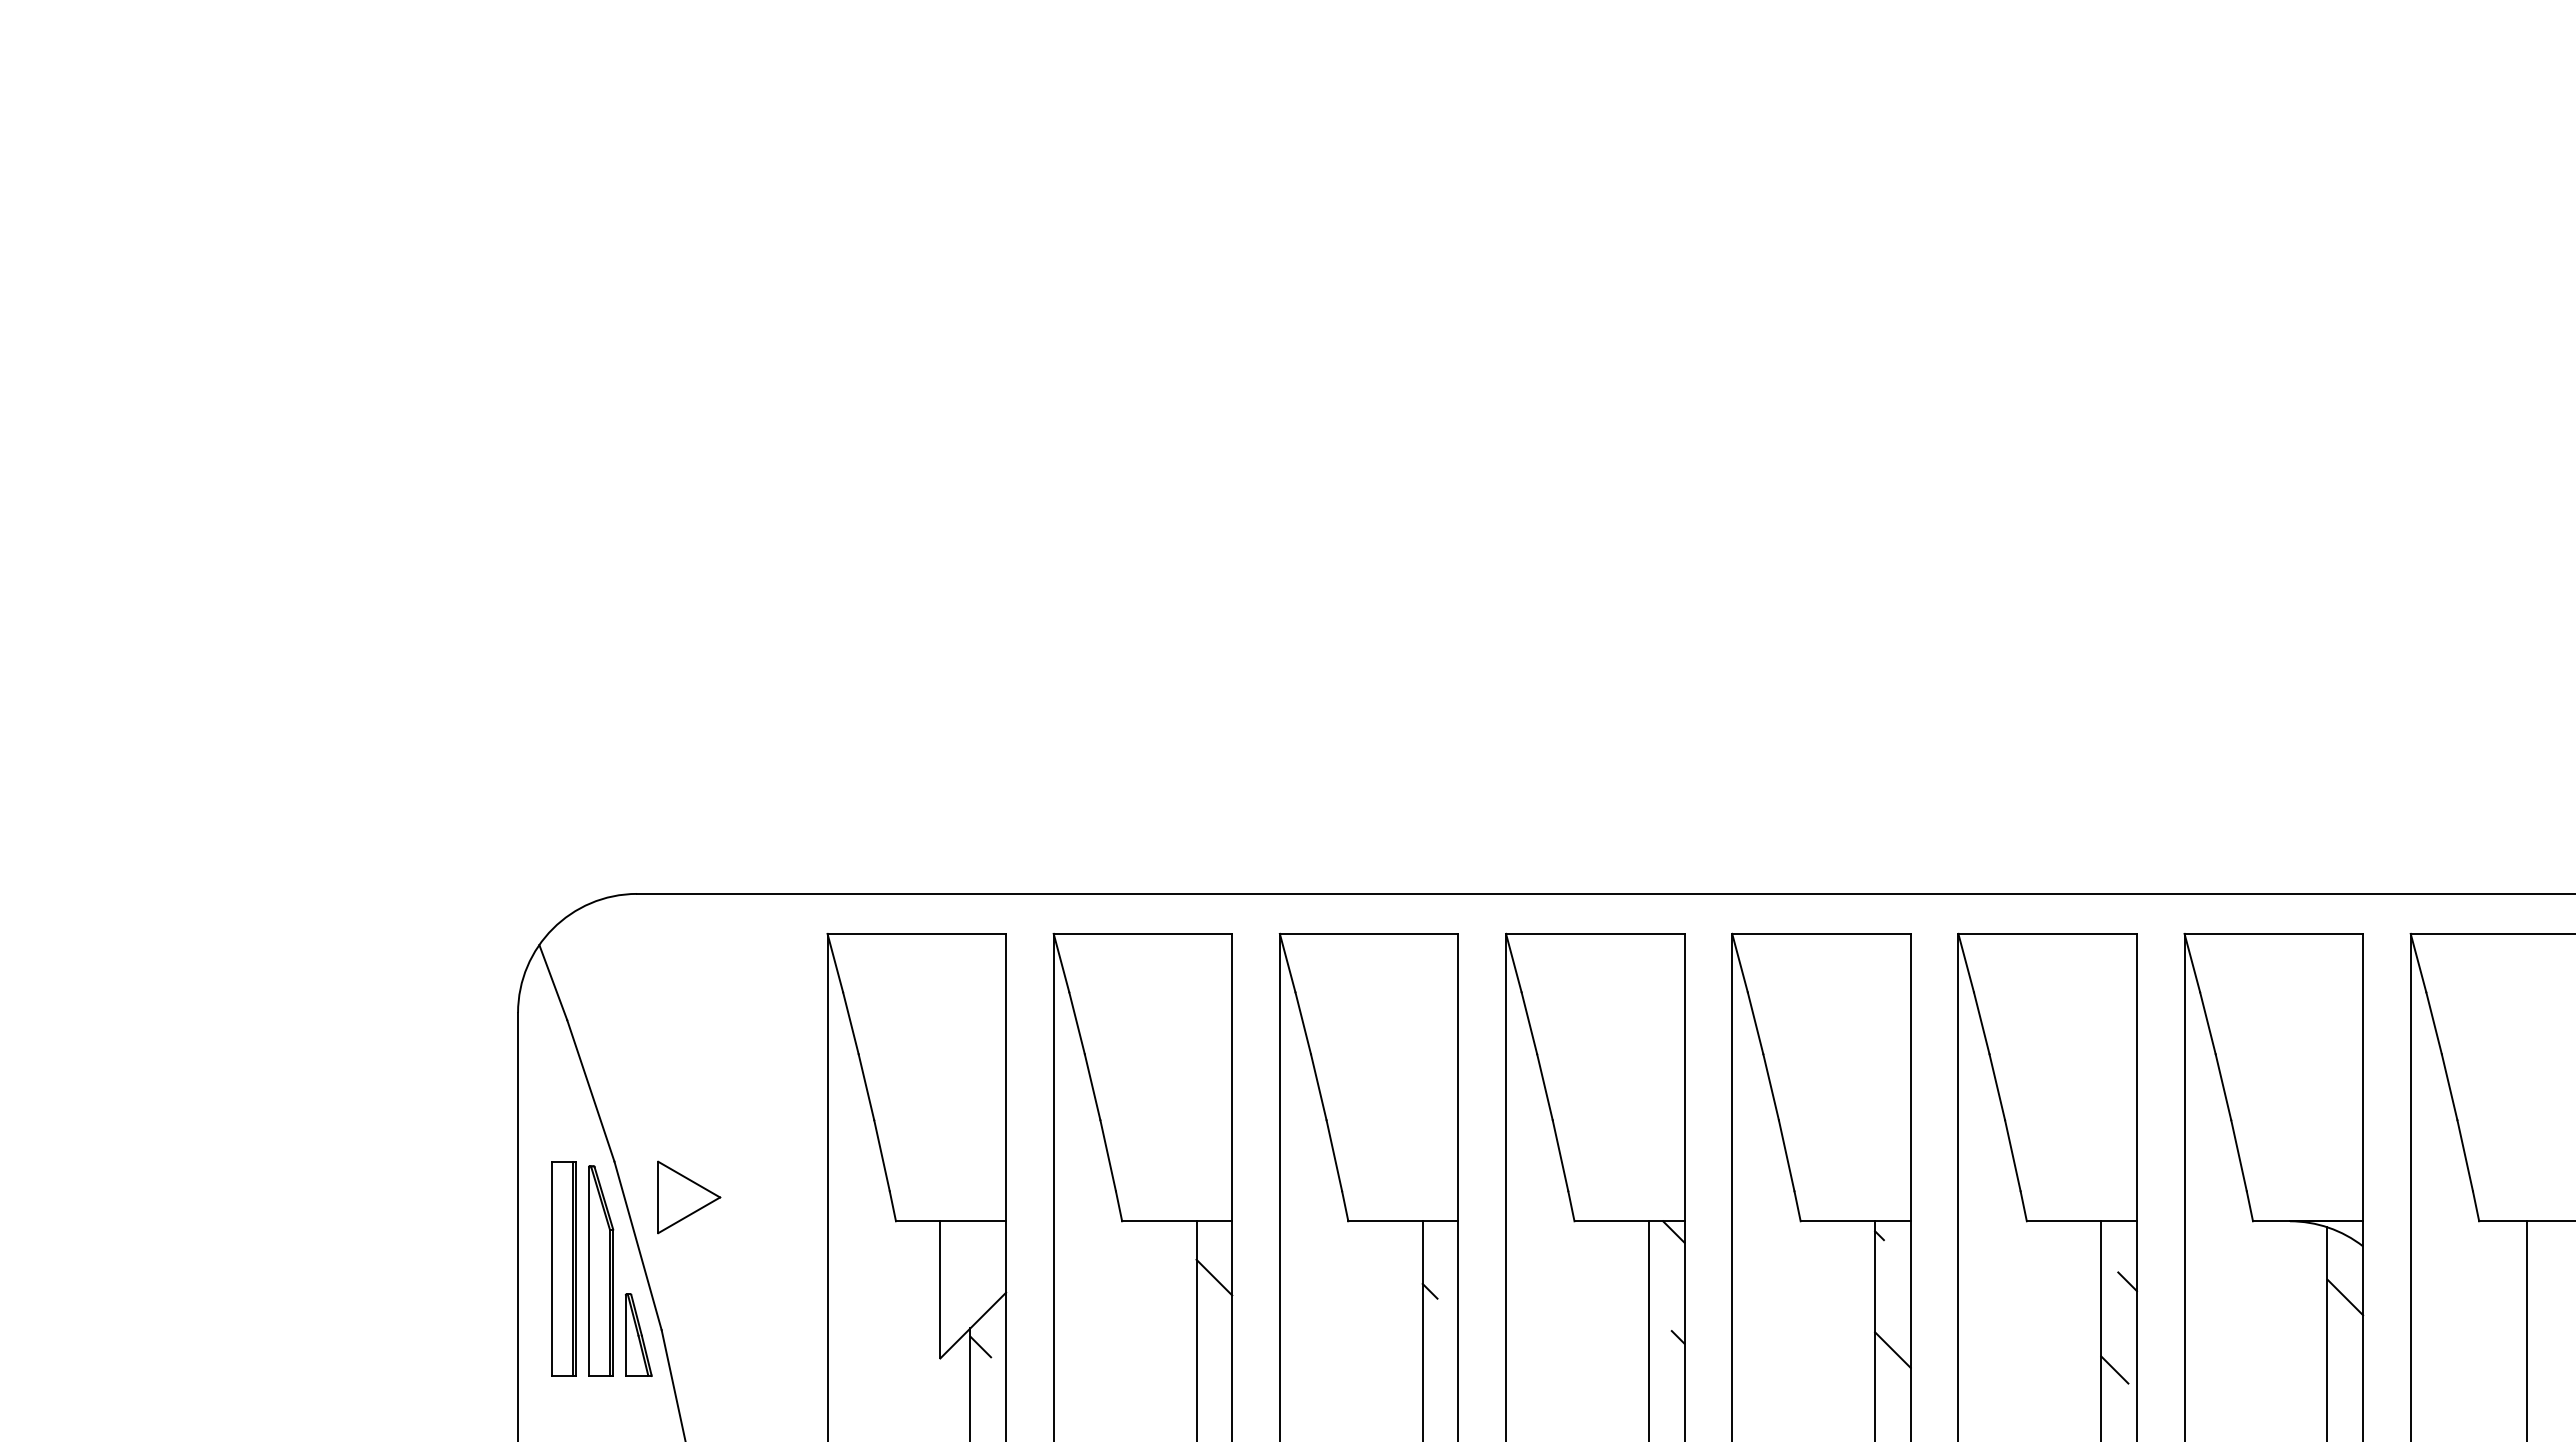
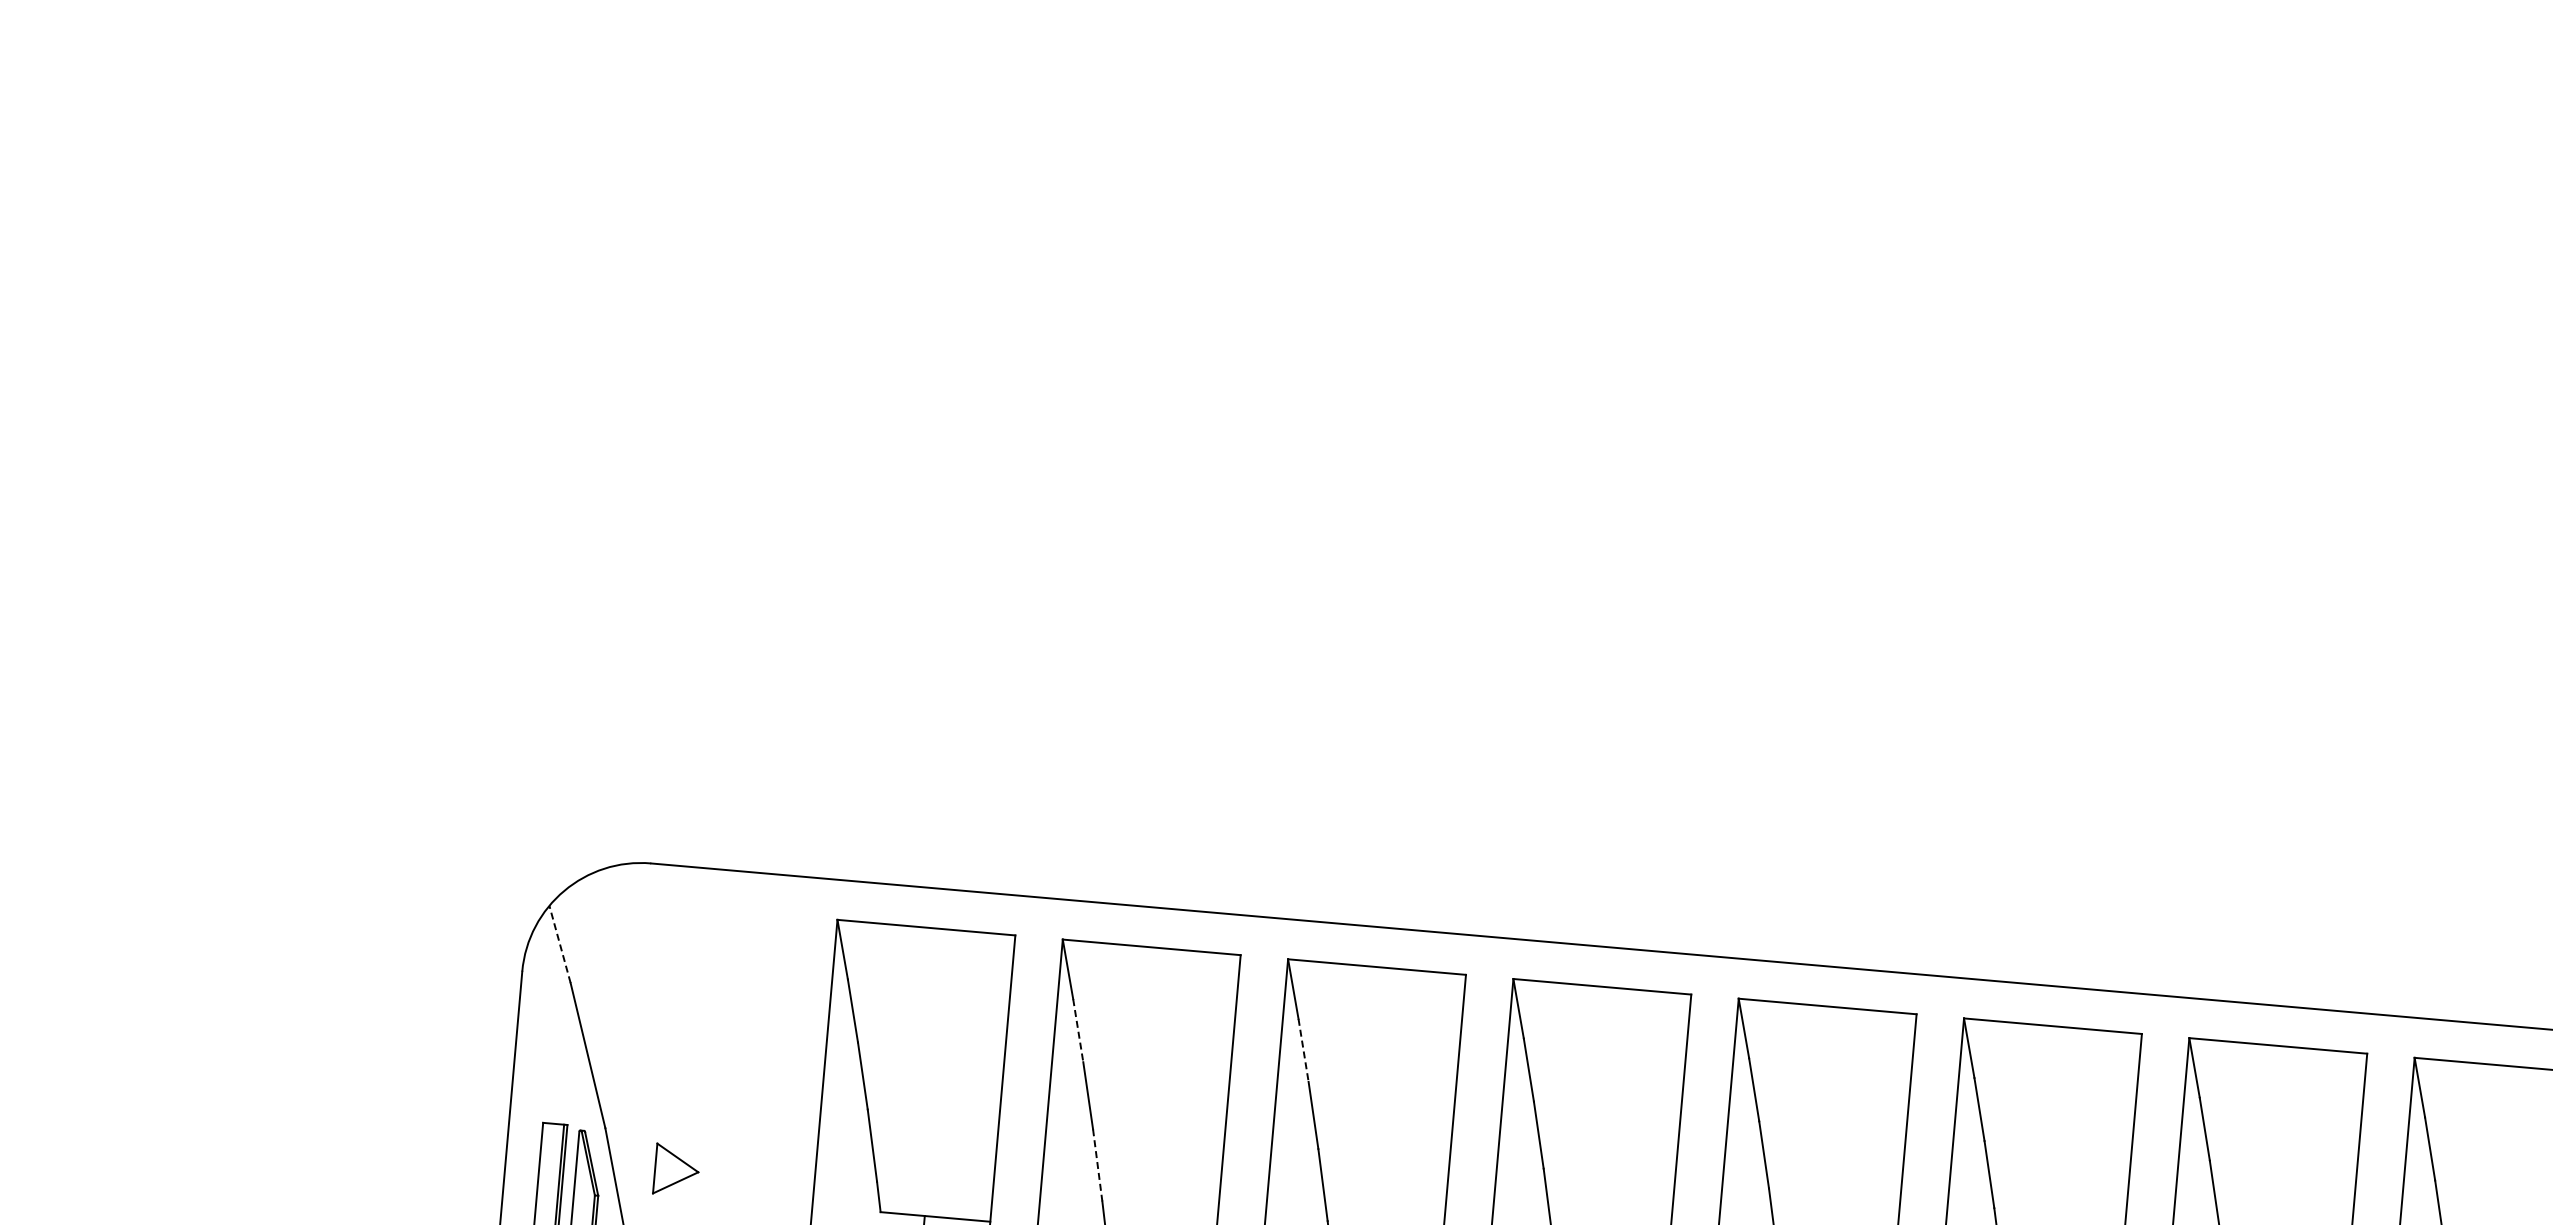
line: (553, 982) -> (560, 944), solid -> dashed
line: (1077, 1023) -> (1078, 1030), solid -> dashed
line: (1303, 1023) -> (1303, 1050), solid -> dashed
line: (1108, 1156) -> (1097, 1166), solid -> dashed
part: (689, 1197) -> (676, 1170), size x0.7

